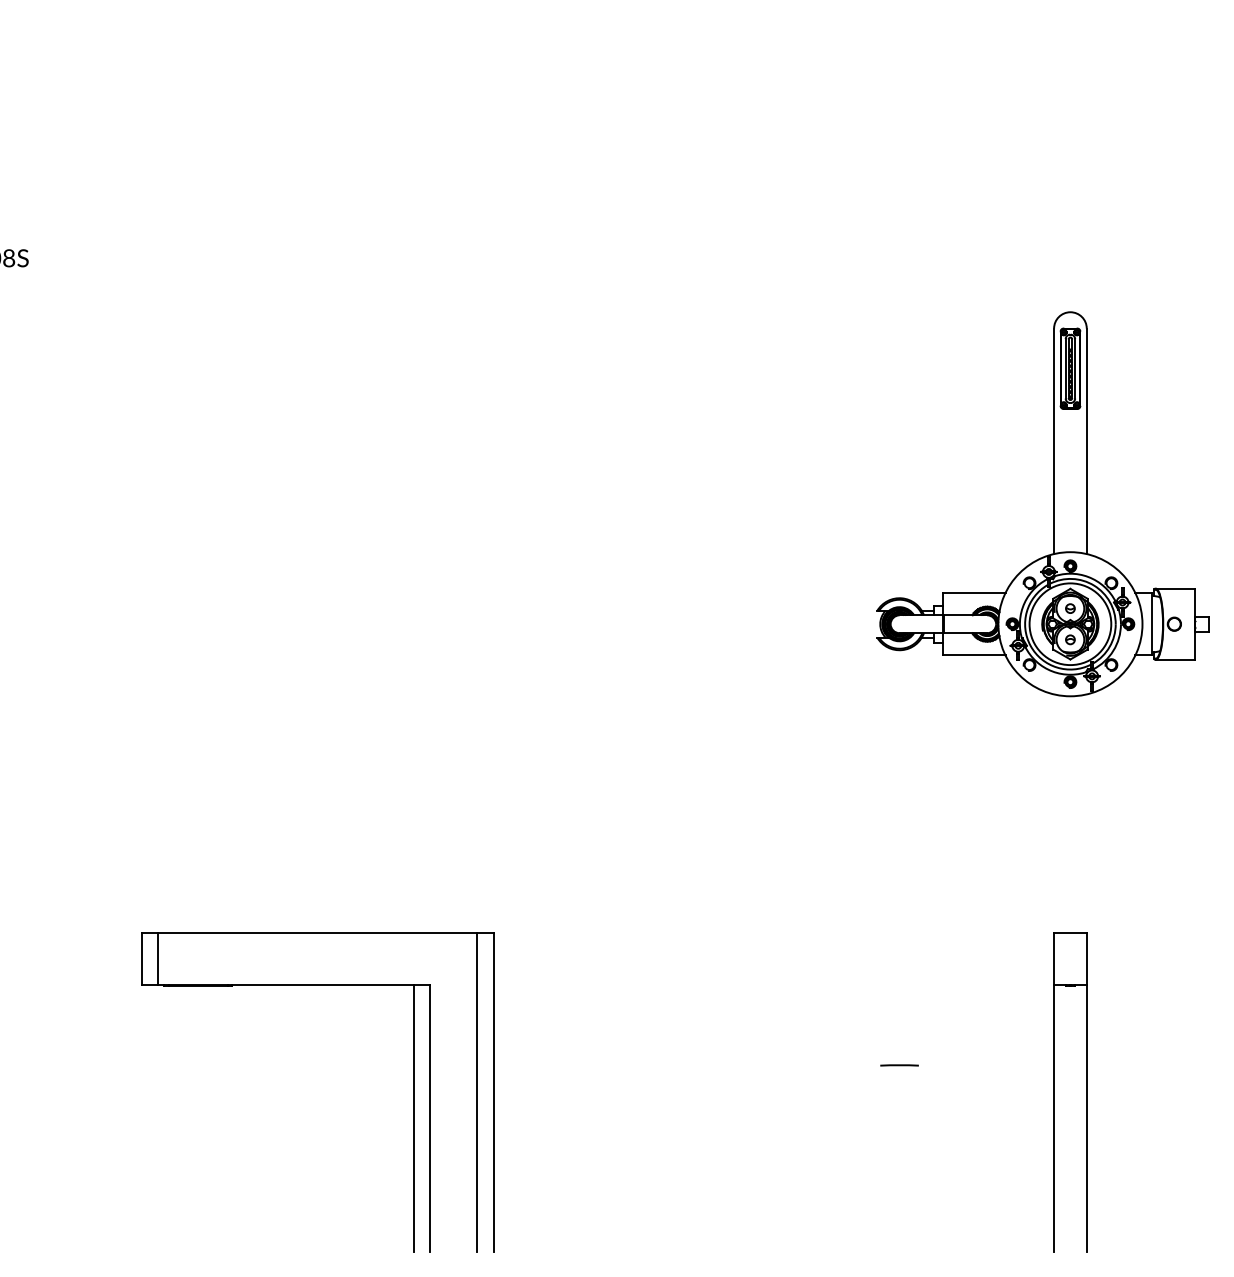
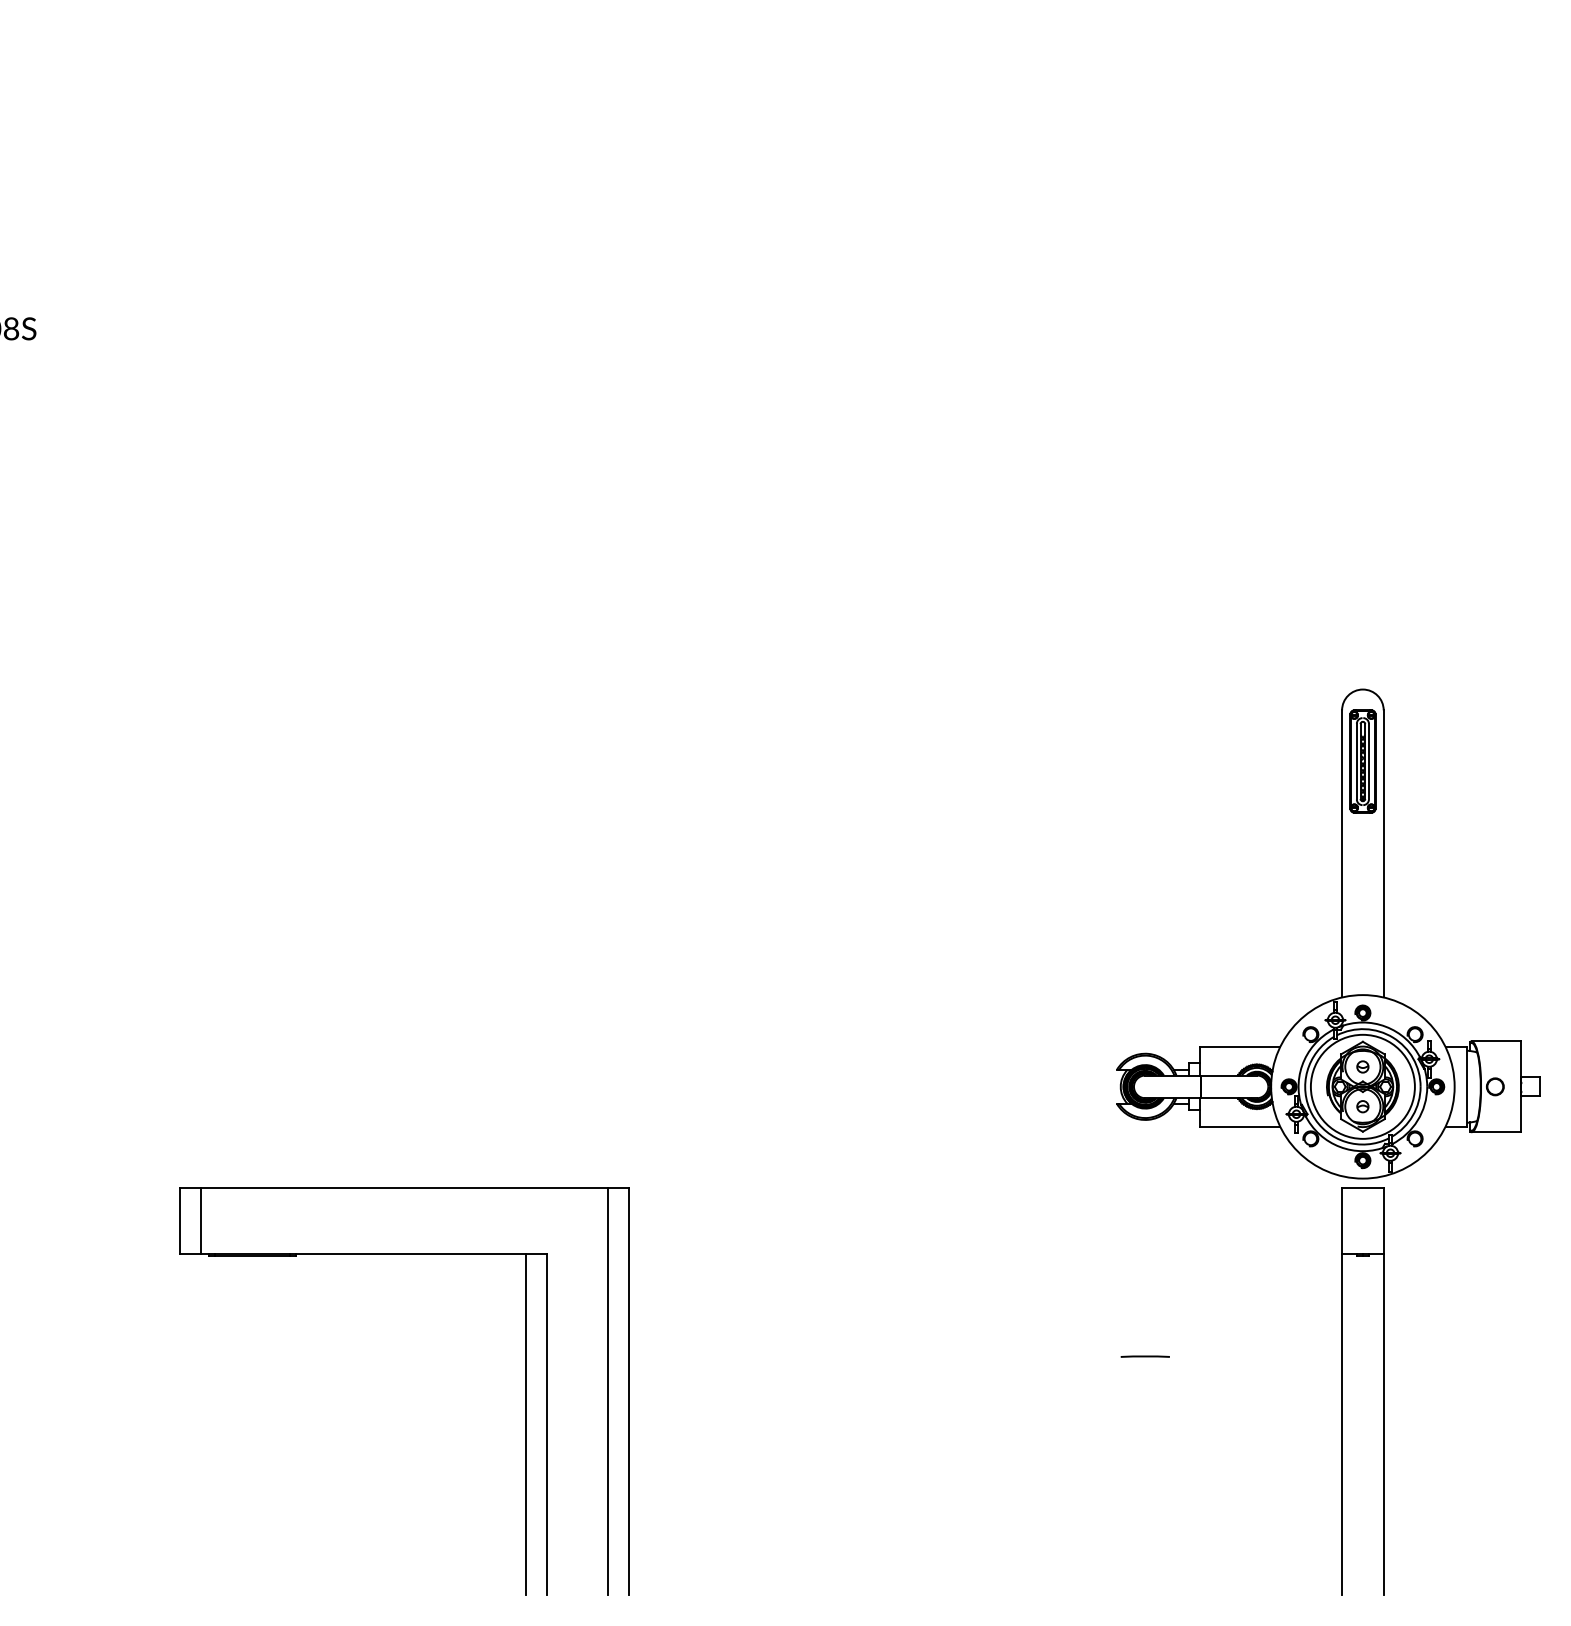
part: (1053, 503) -> (1341, 933), moved

